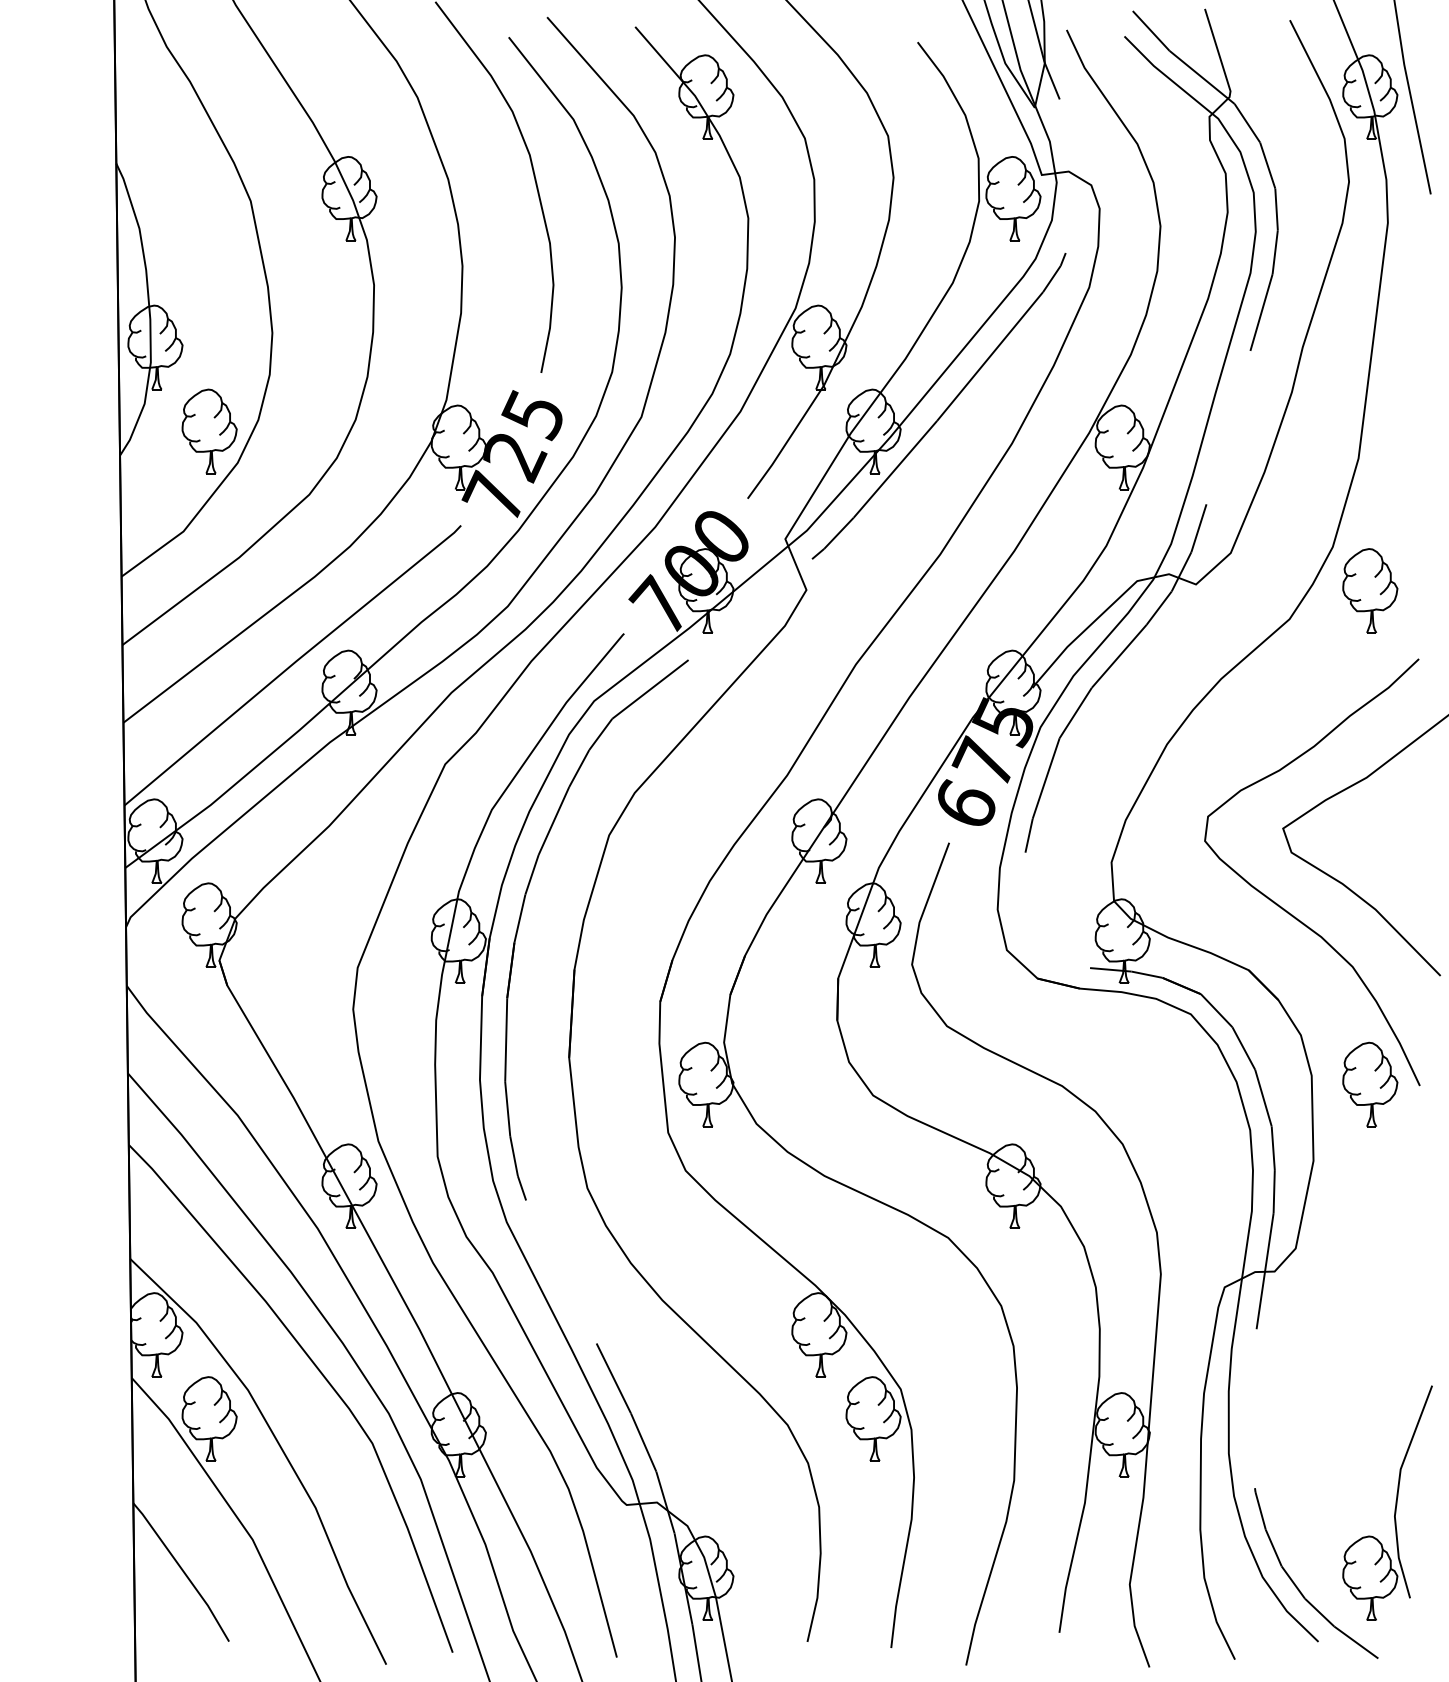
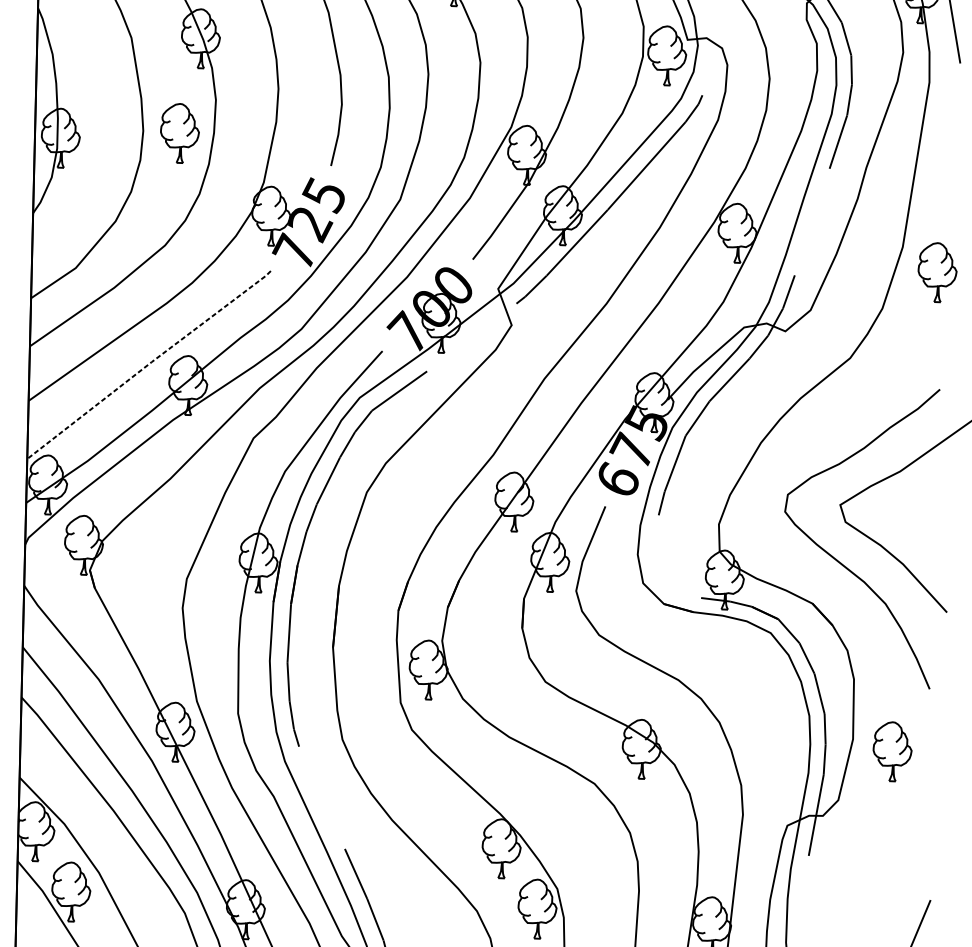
part: (209, 431) -> (179, 133), moved
part: (1370, 590) -> (937, 272), moved
line: (292, 664) -> (148, 364), solid -> dashed
part: (1370, 1084) -> (892, 751), moved

